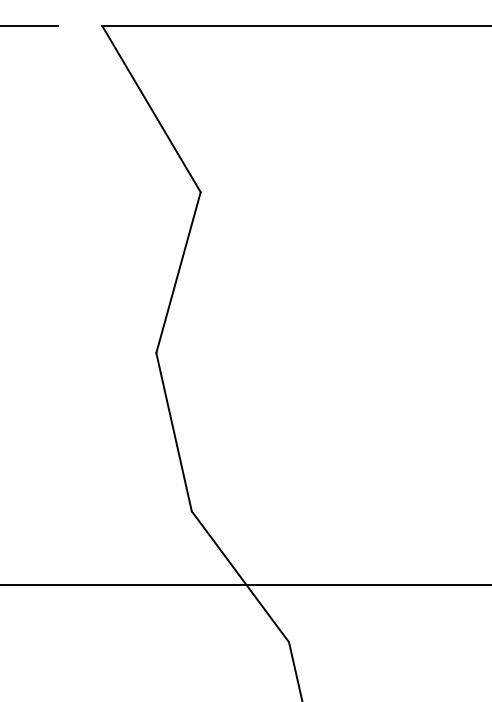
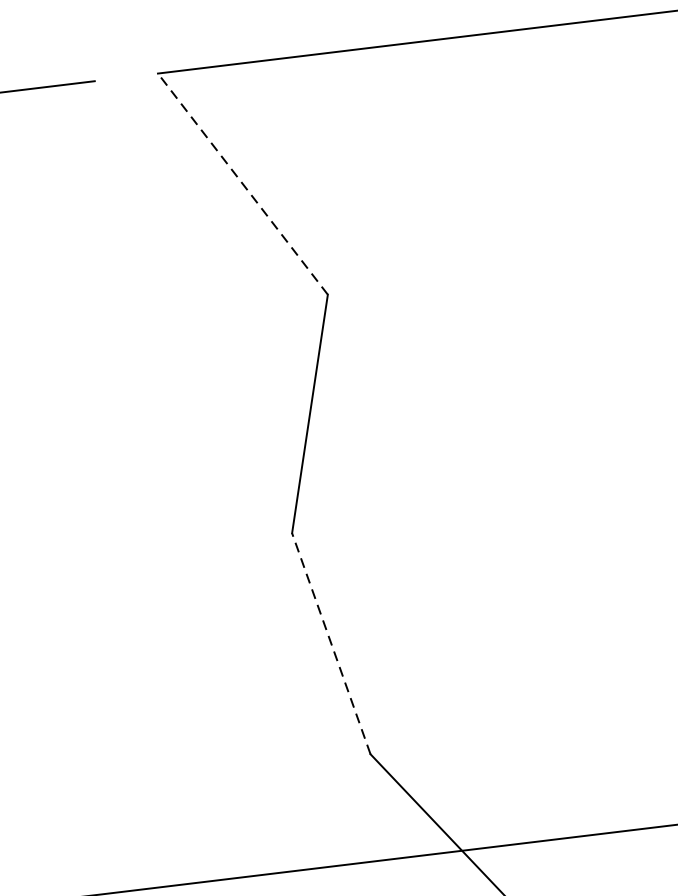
line: (151, 108) -> (242, 183), solid -> dashed
line: (173, 431) -> (330, 642), solid -> dashed

